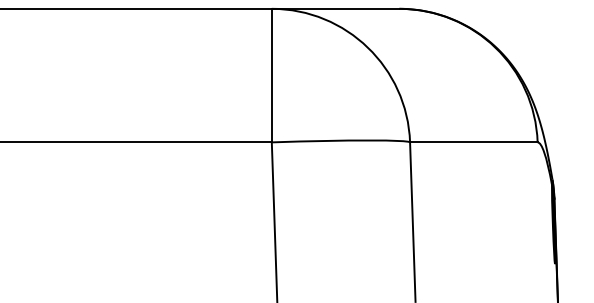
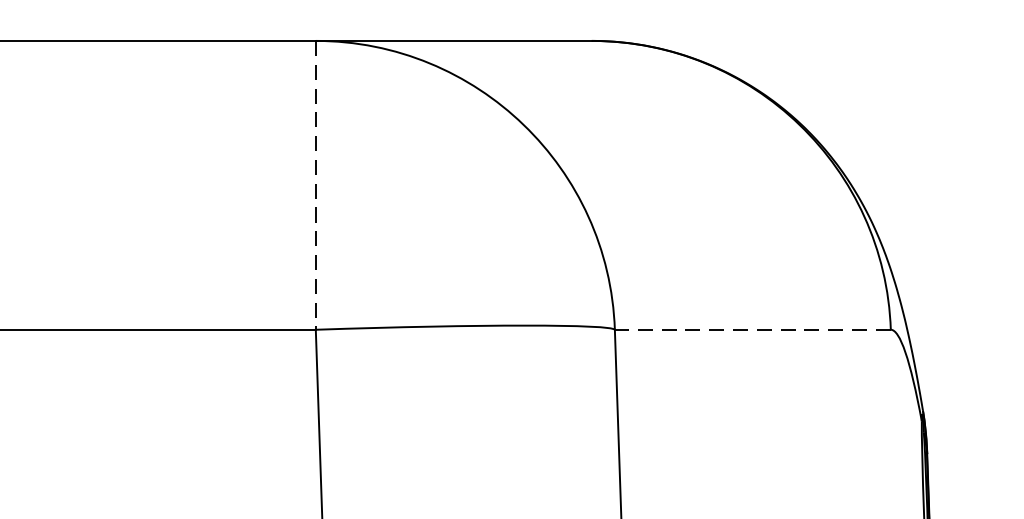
line: (271, 75) -> (315, 185), solid -> dashed
line: (473, 142) -> (752, 330), solid -> dashed

